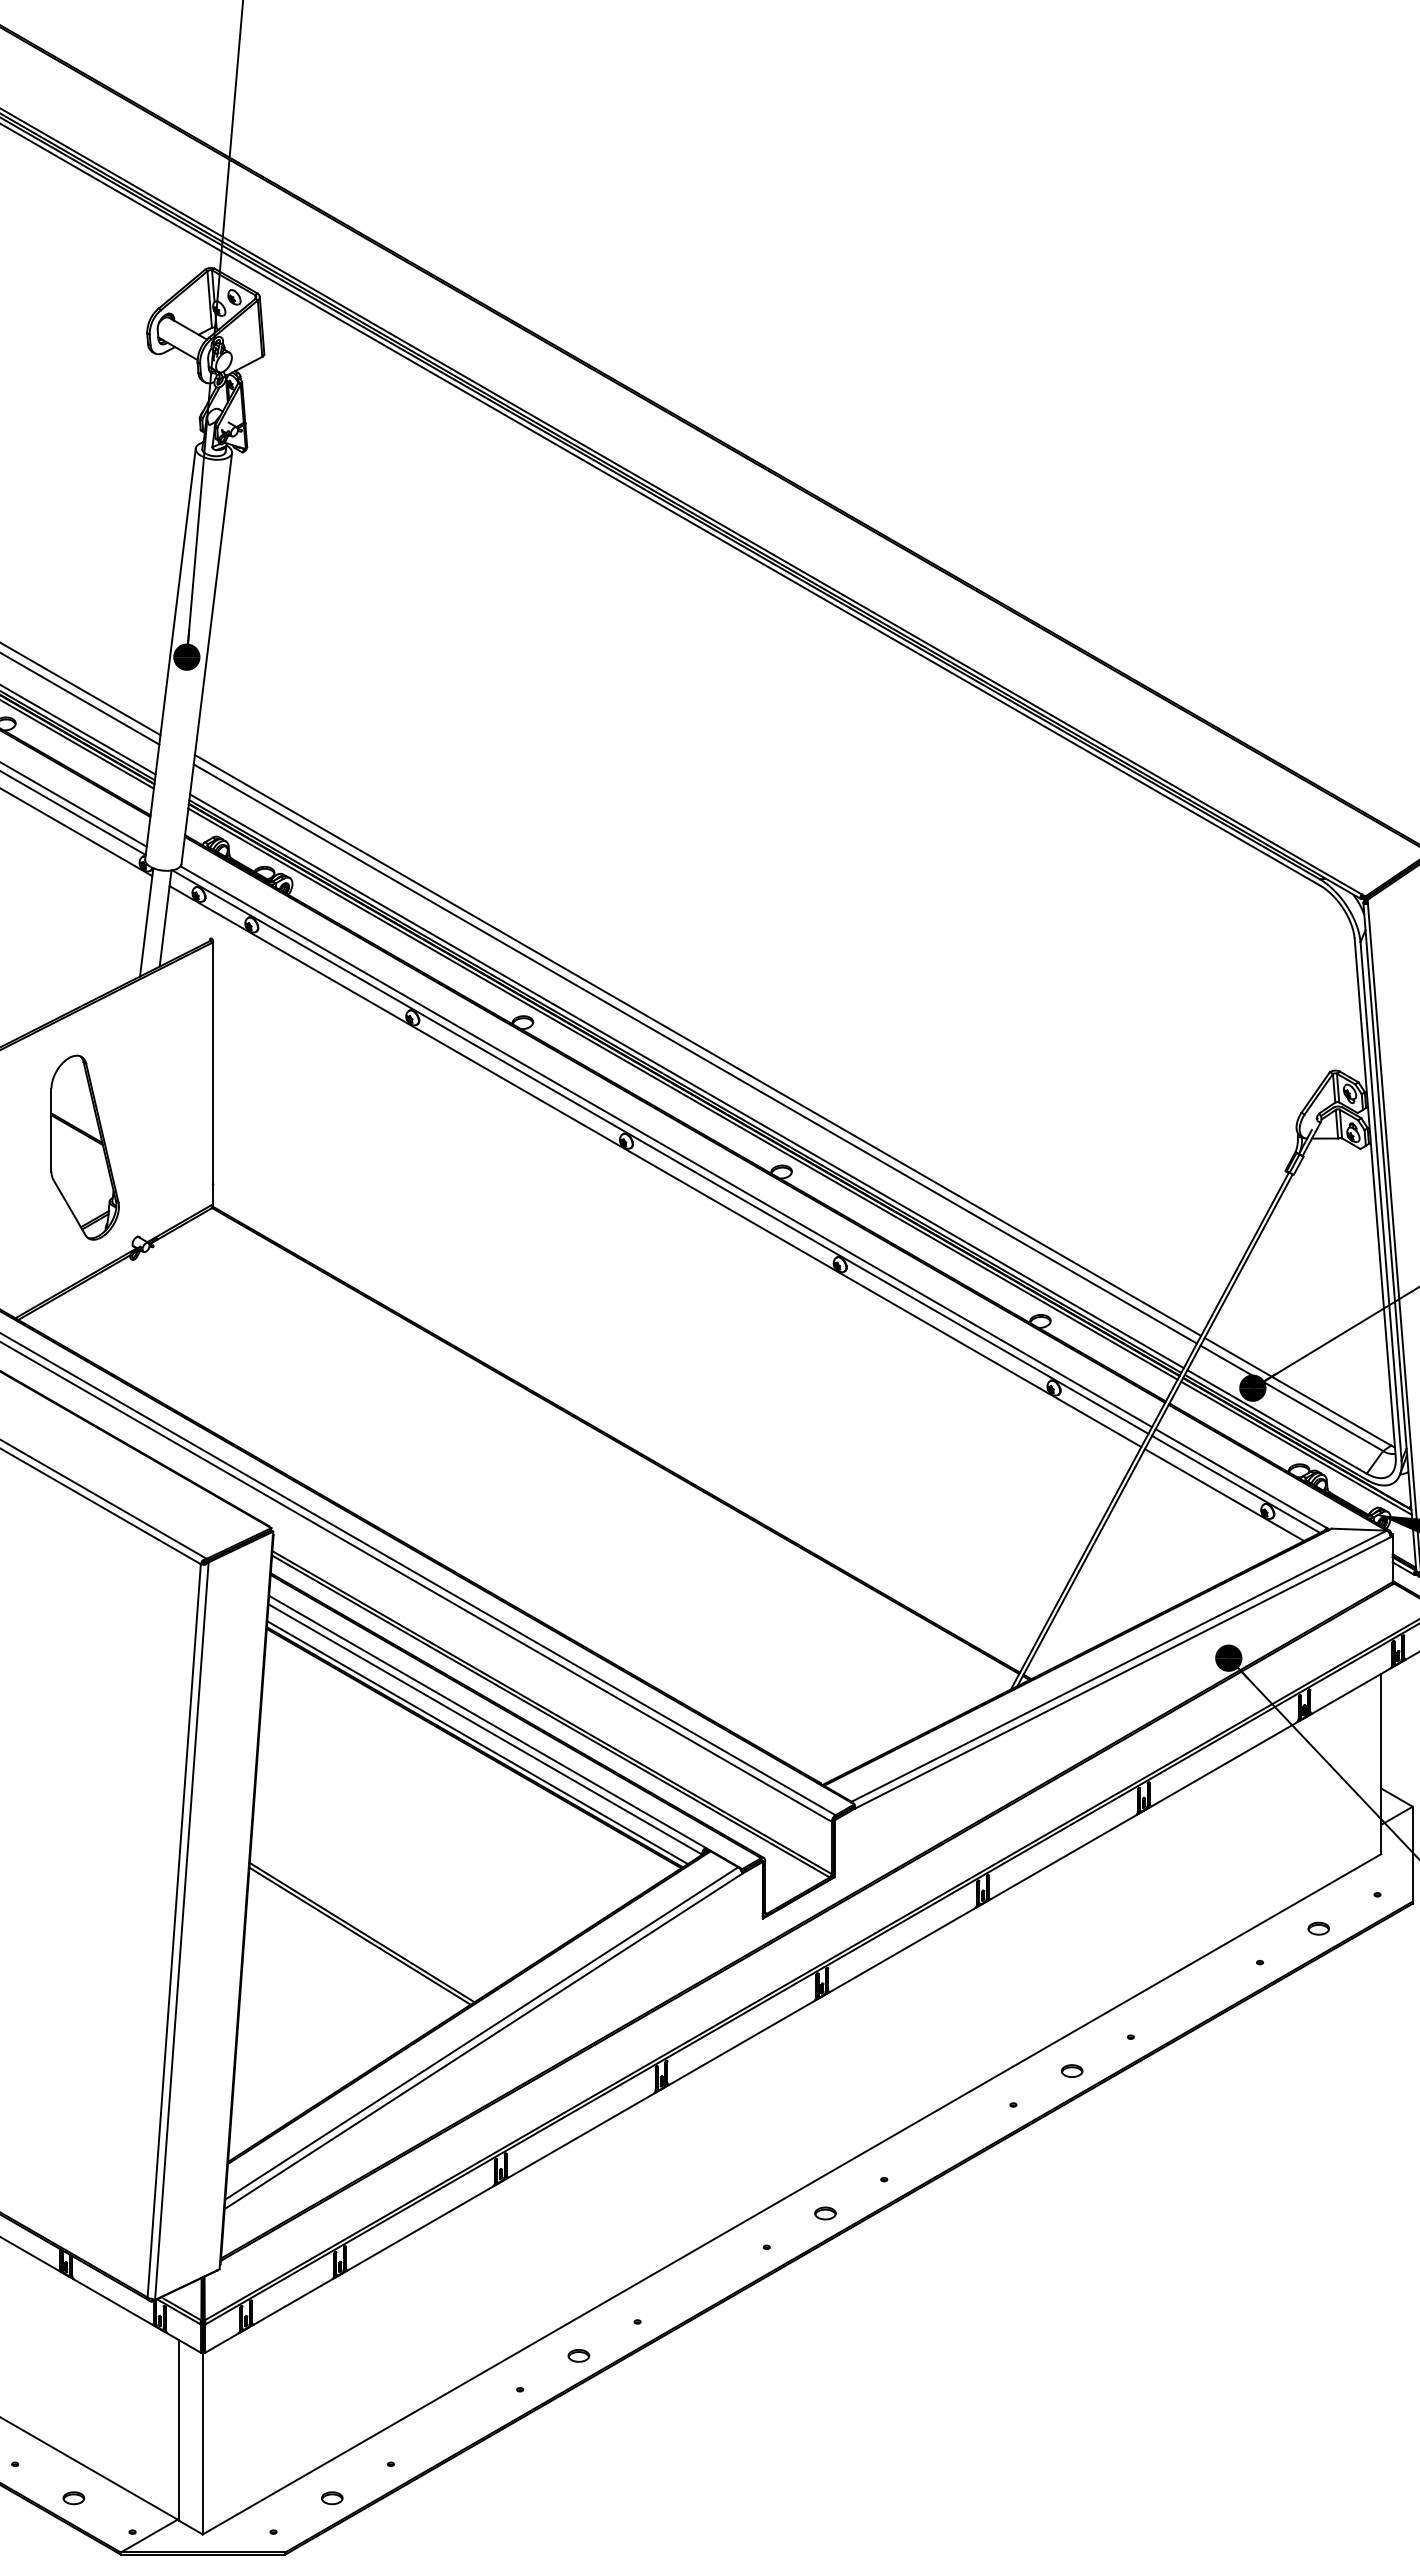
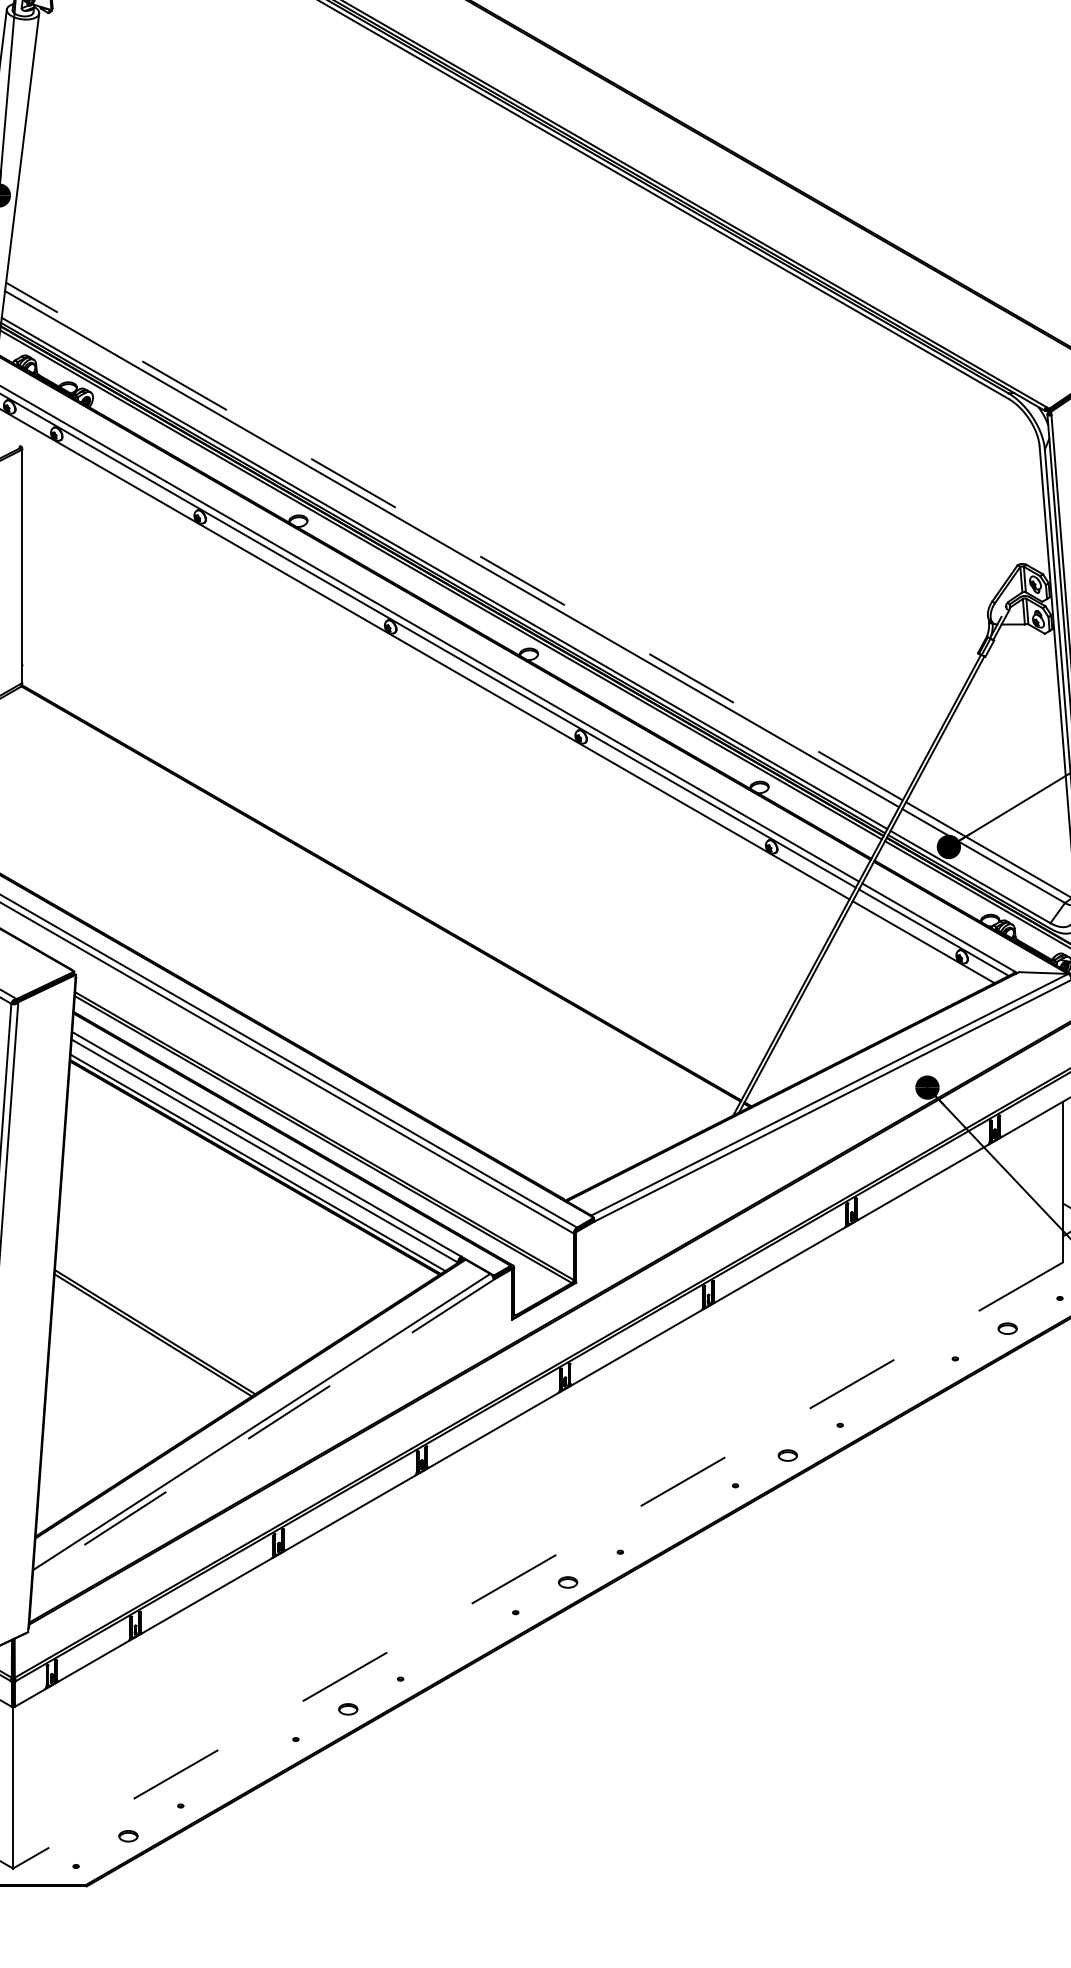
line: (698, 1045) -> (454, 541), solid -> dashed
line: (483, 2041) -> (263, 1429), solid -> dashed
line: (791, 2194) -> (537, 1565), solid -> dashed

